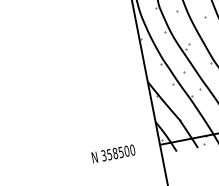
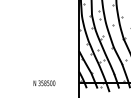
text: (113, 154) -> (44, 83), moved

